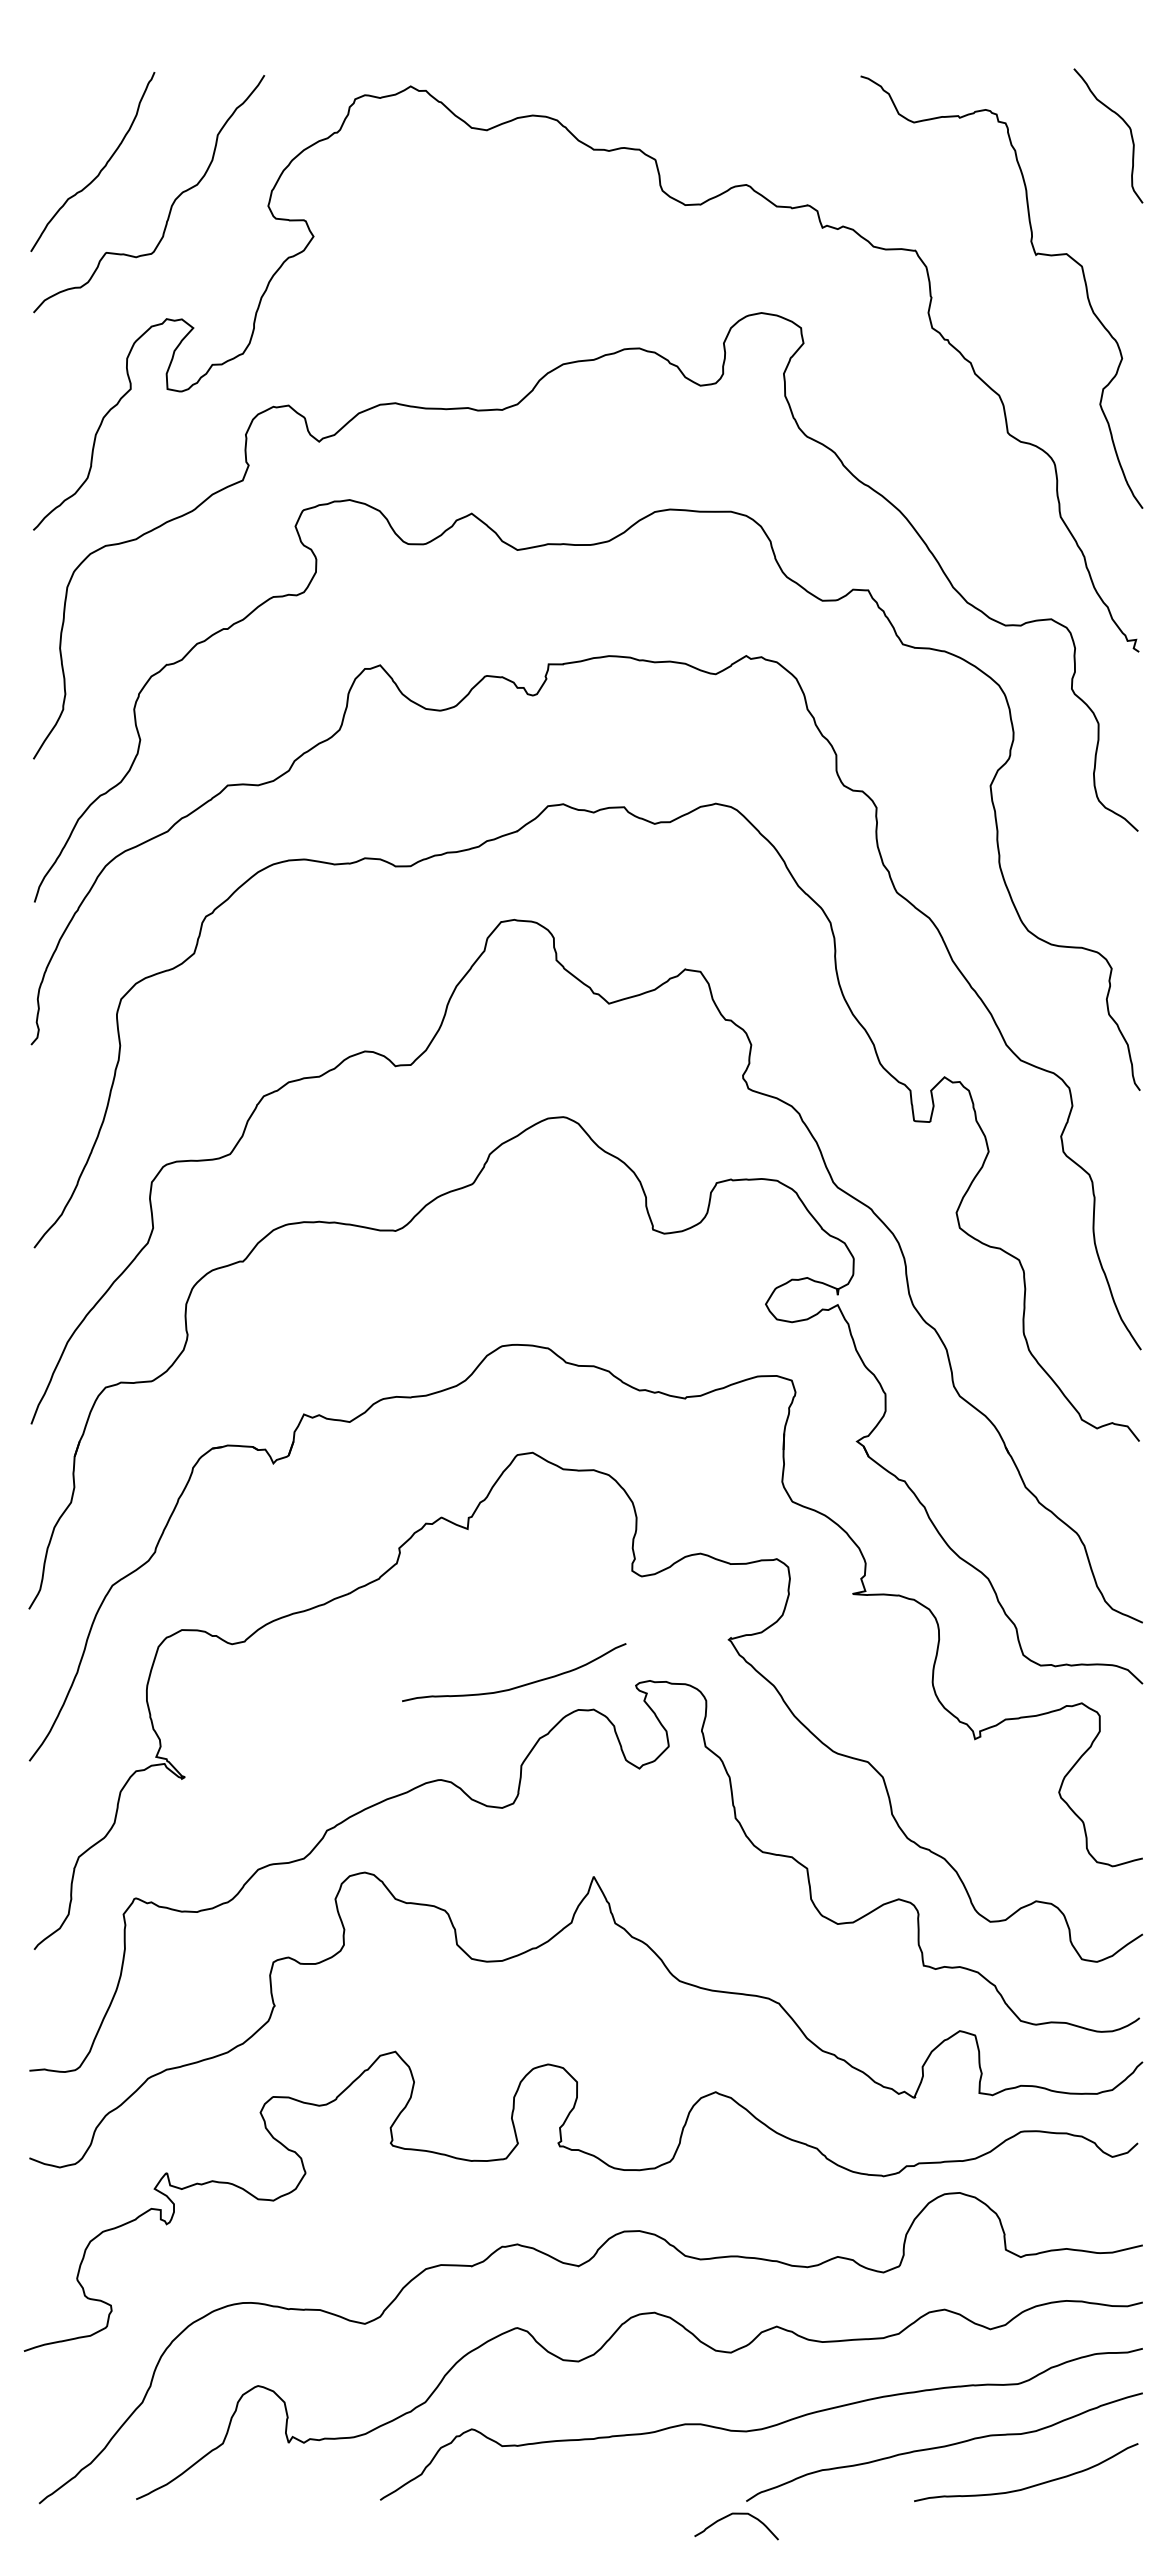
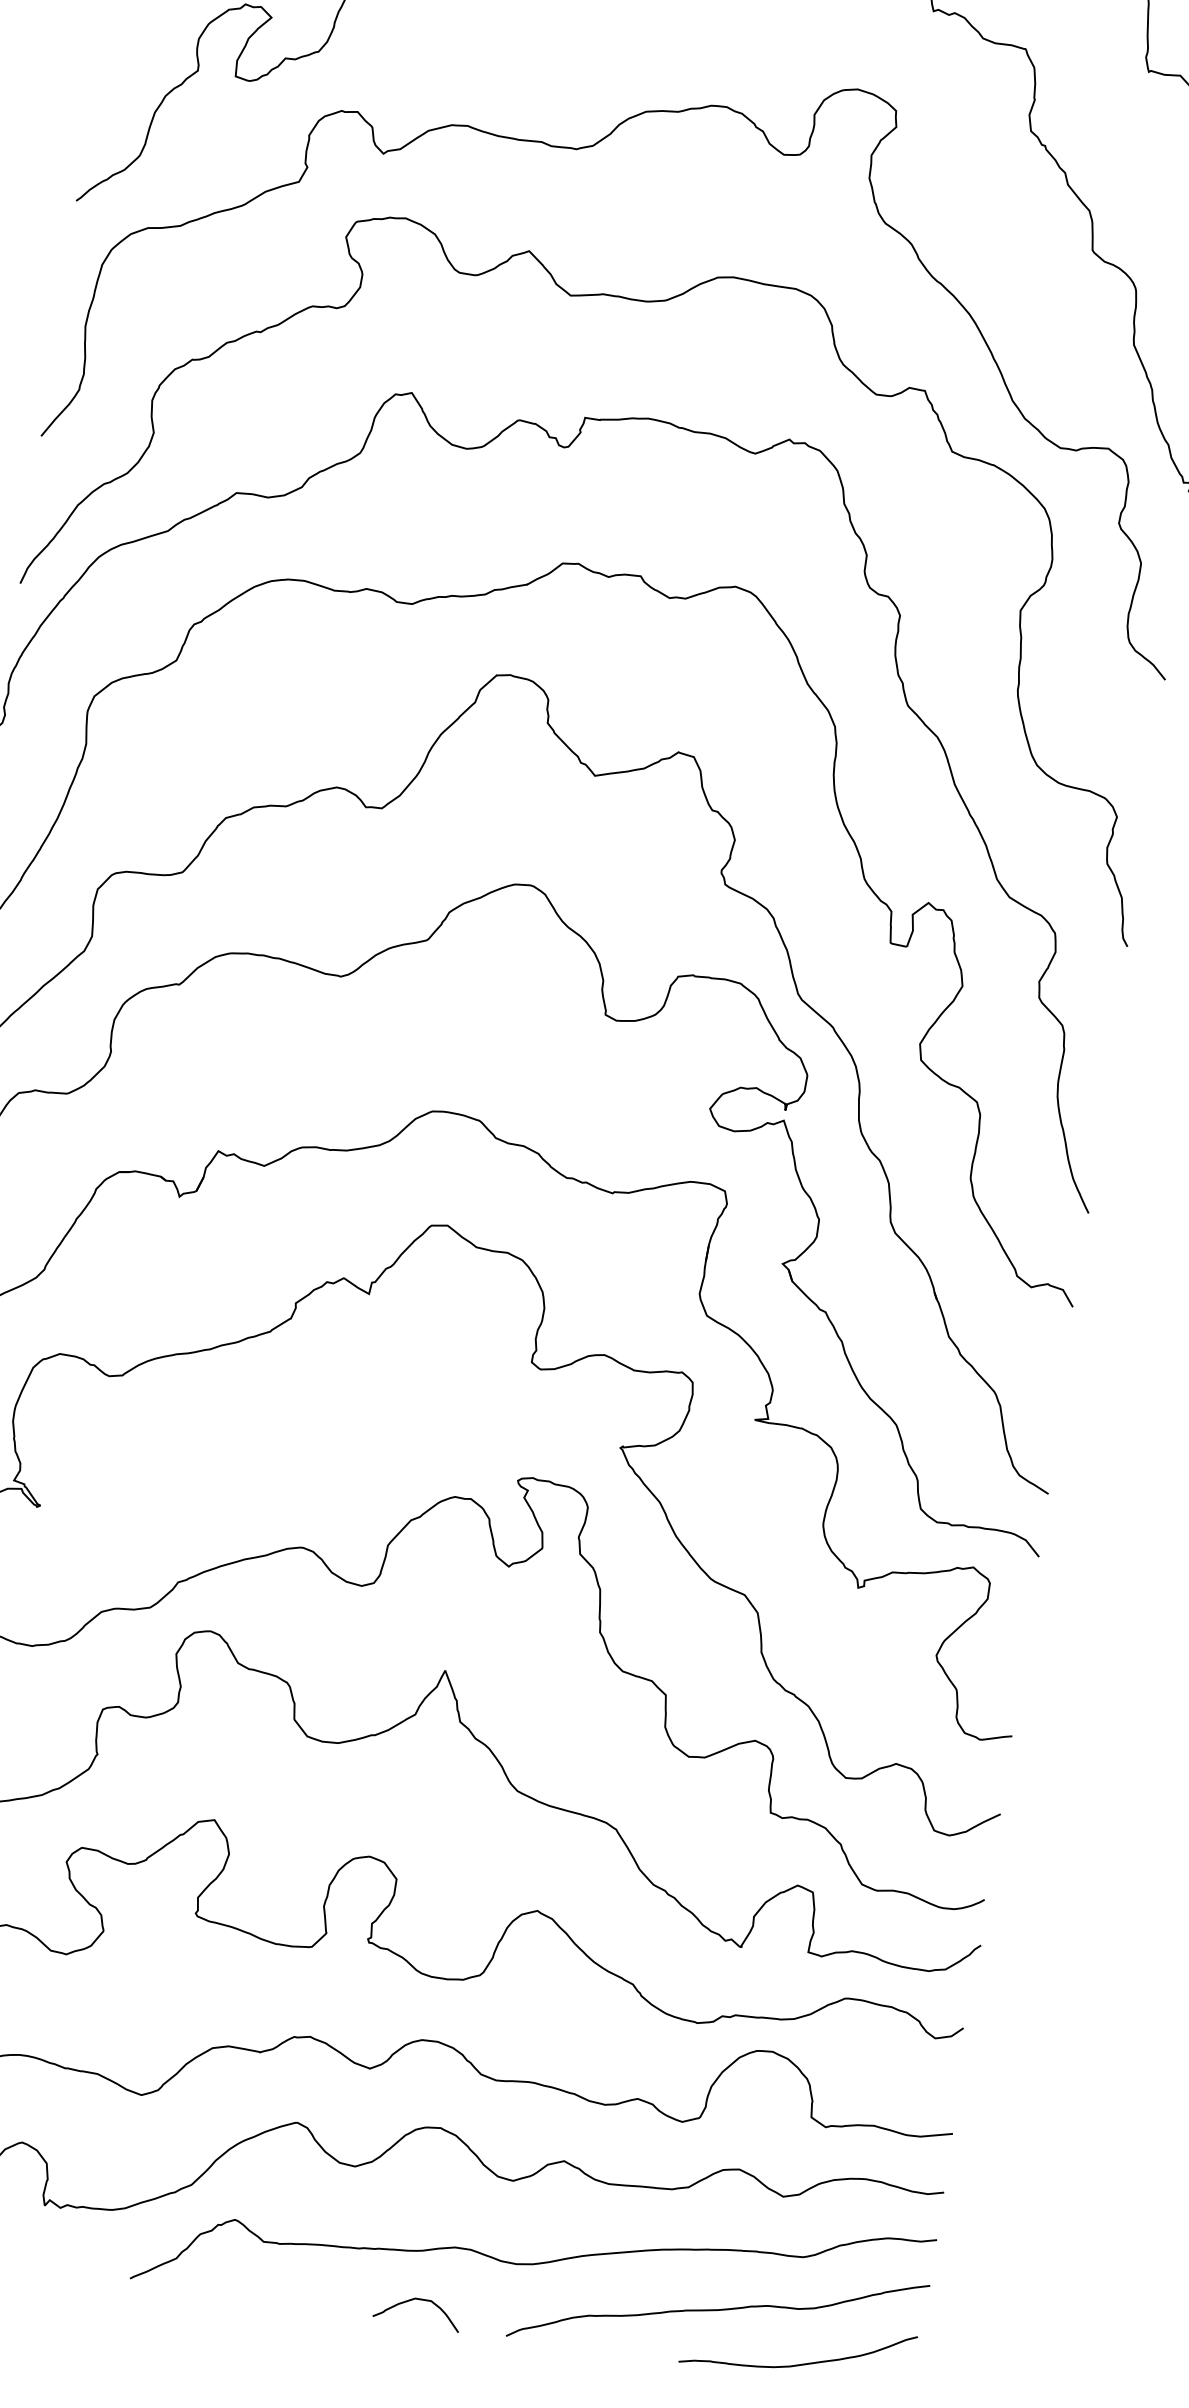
curve: (519, 1685) -> (398, 1462), removed
curve: (736, 2514) -> (419, 2300), moved

